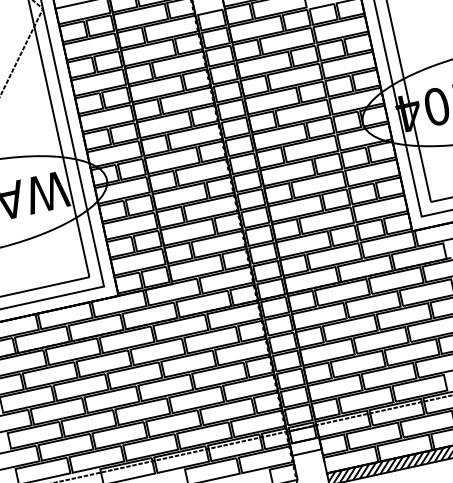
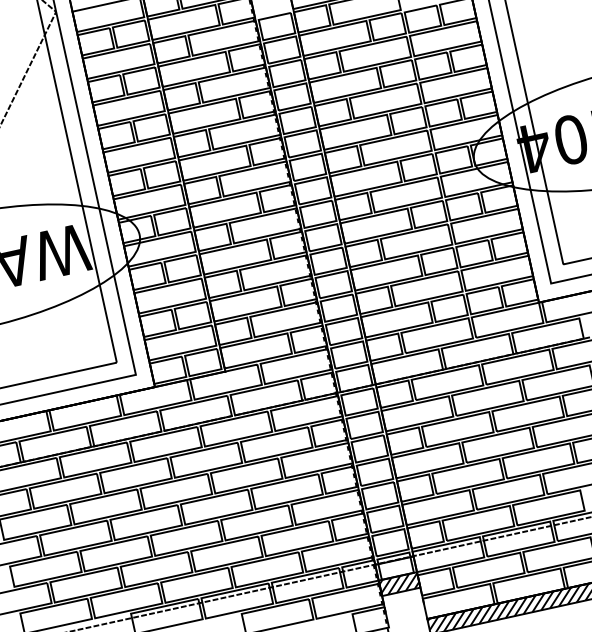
hatch: (305, 446) -> (399, 583), added

